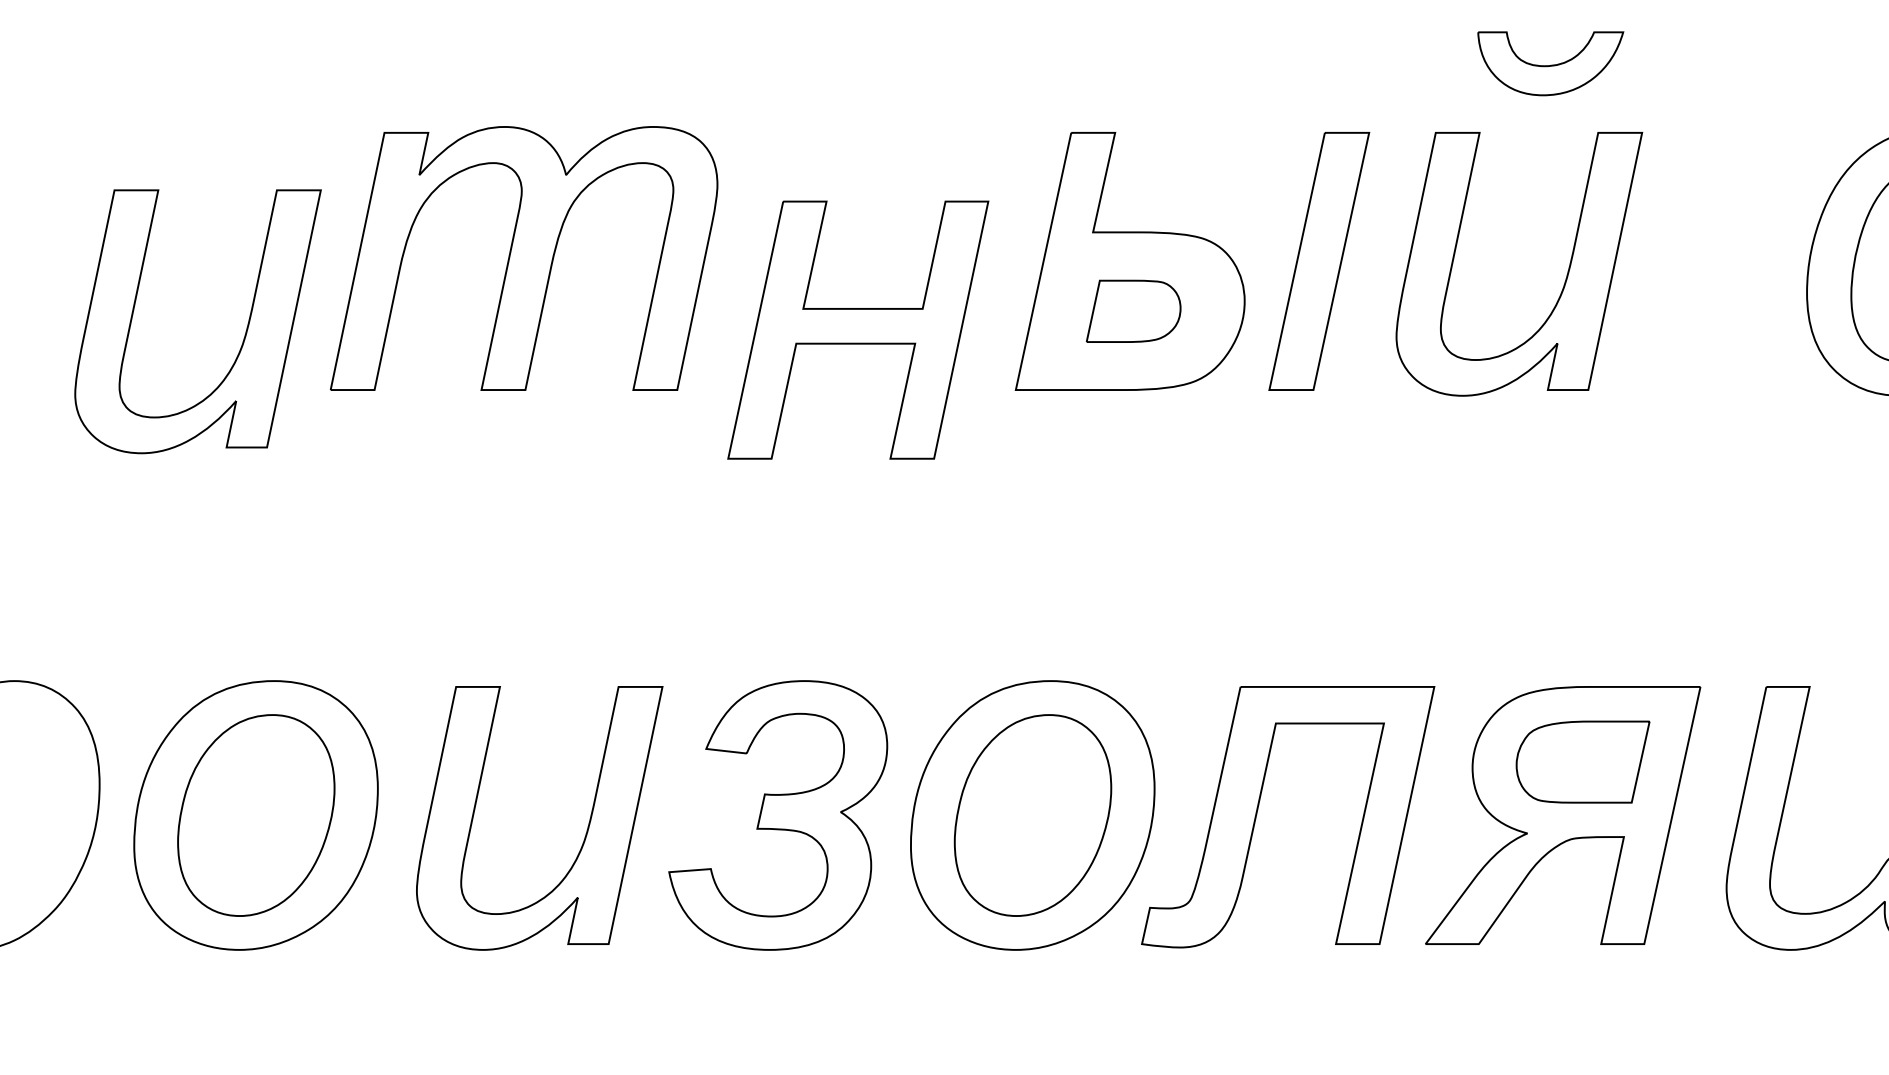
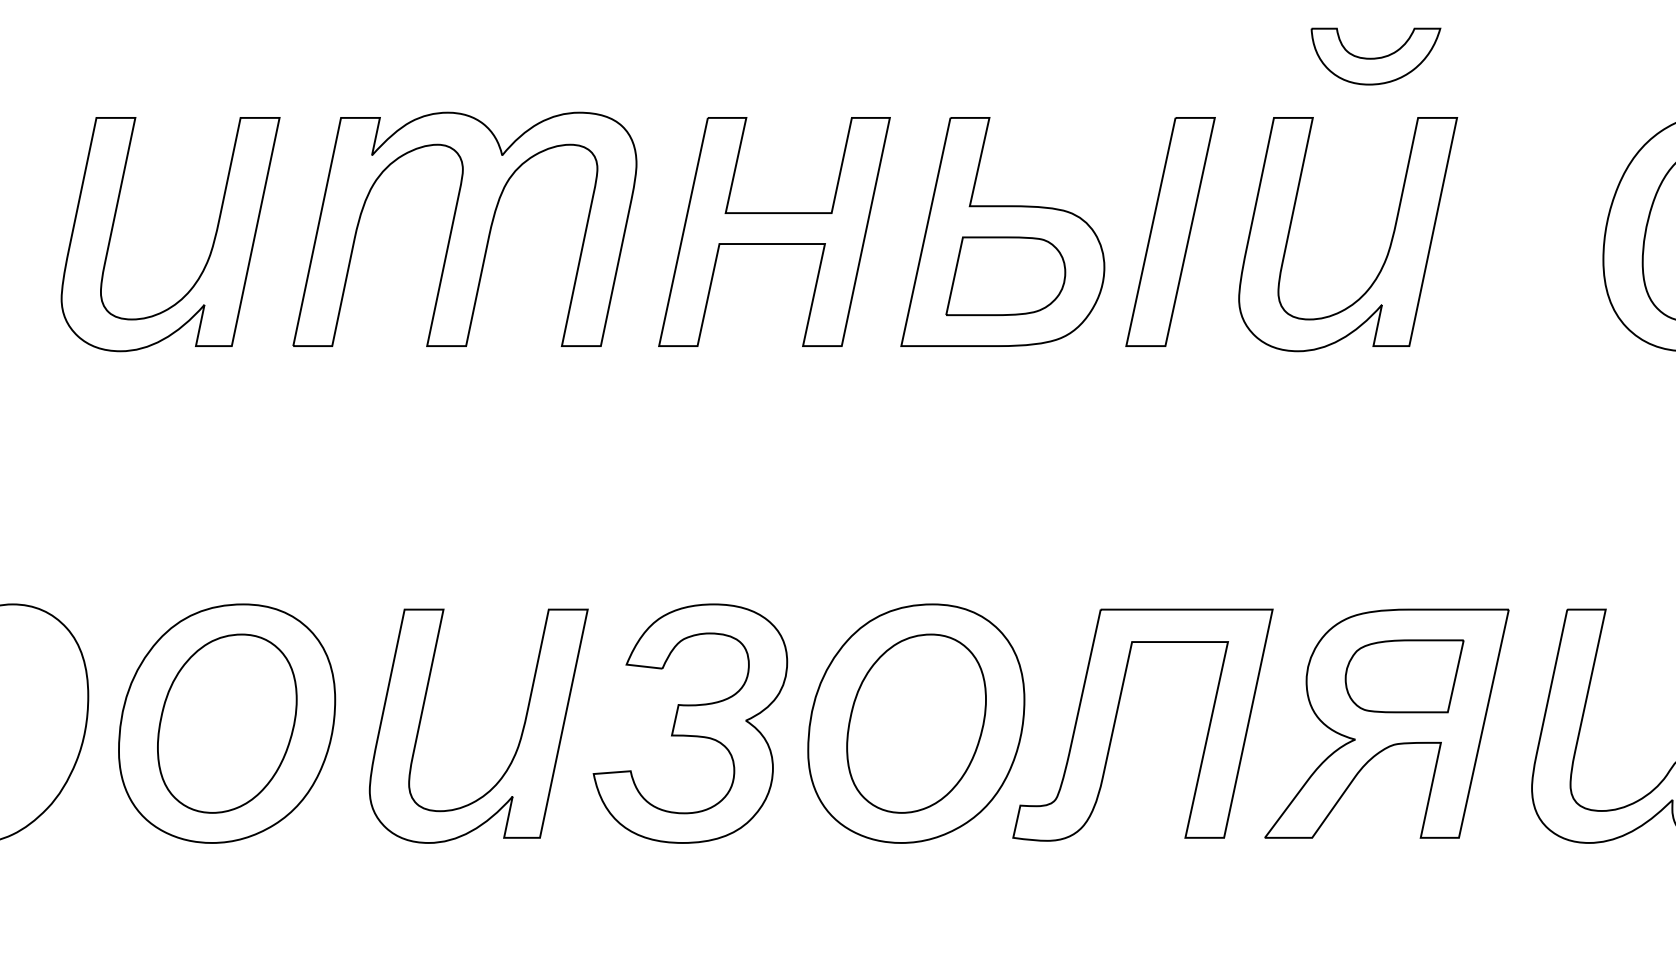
part: (1133, 311) -> (1005, 276), size x1.43
part: (858, 329) -> (774, 231), moved
part: (245, 331) -> (212, 243), moved

